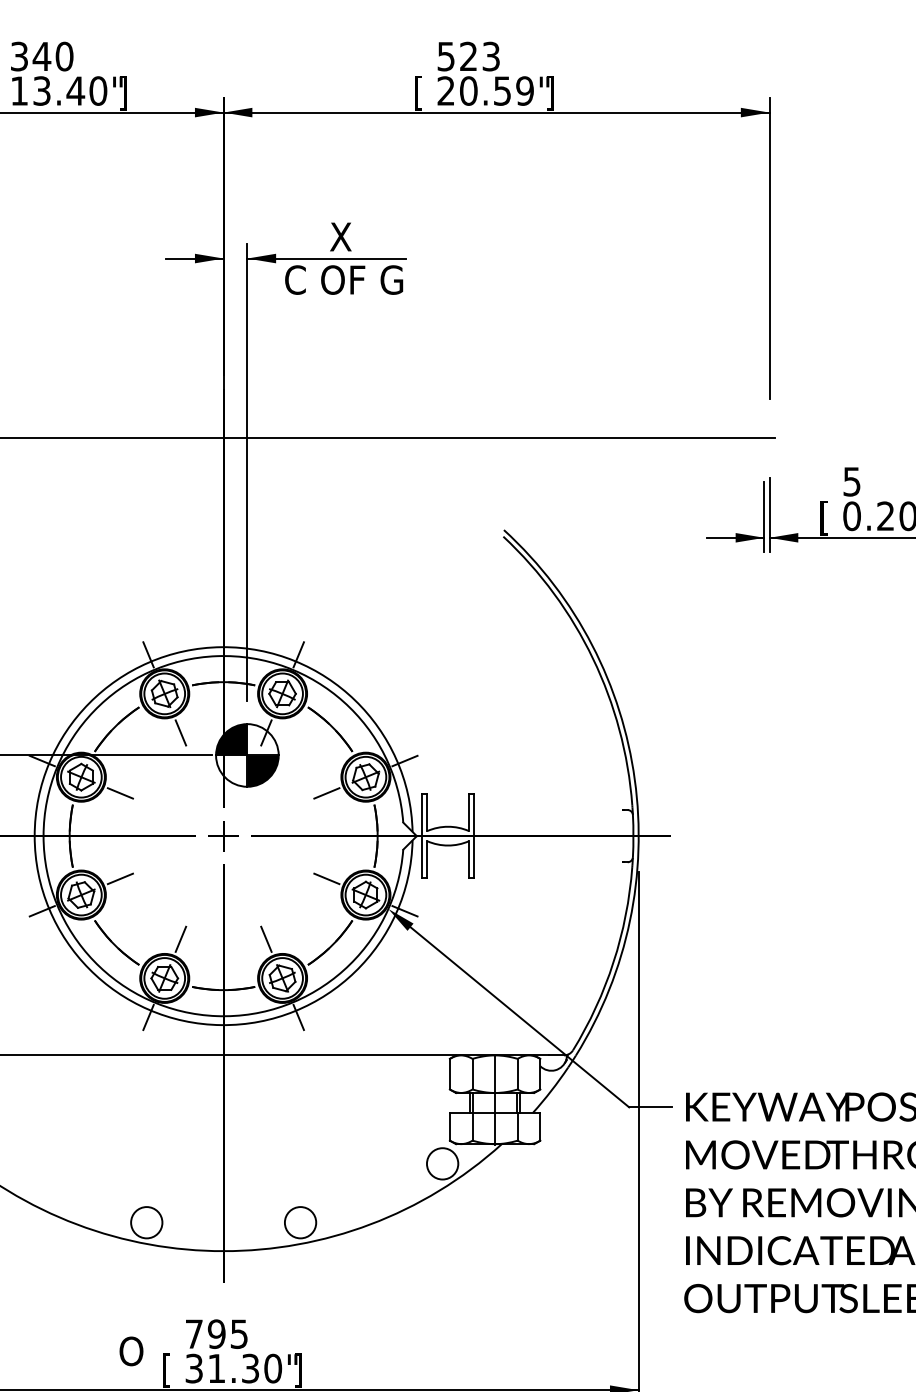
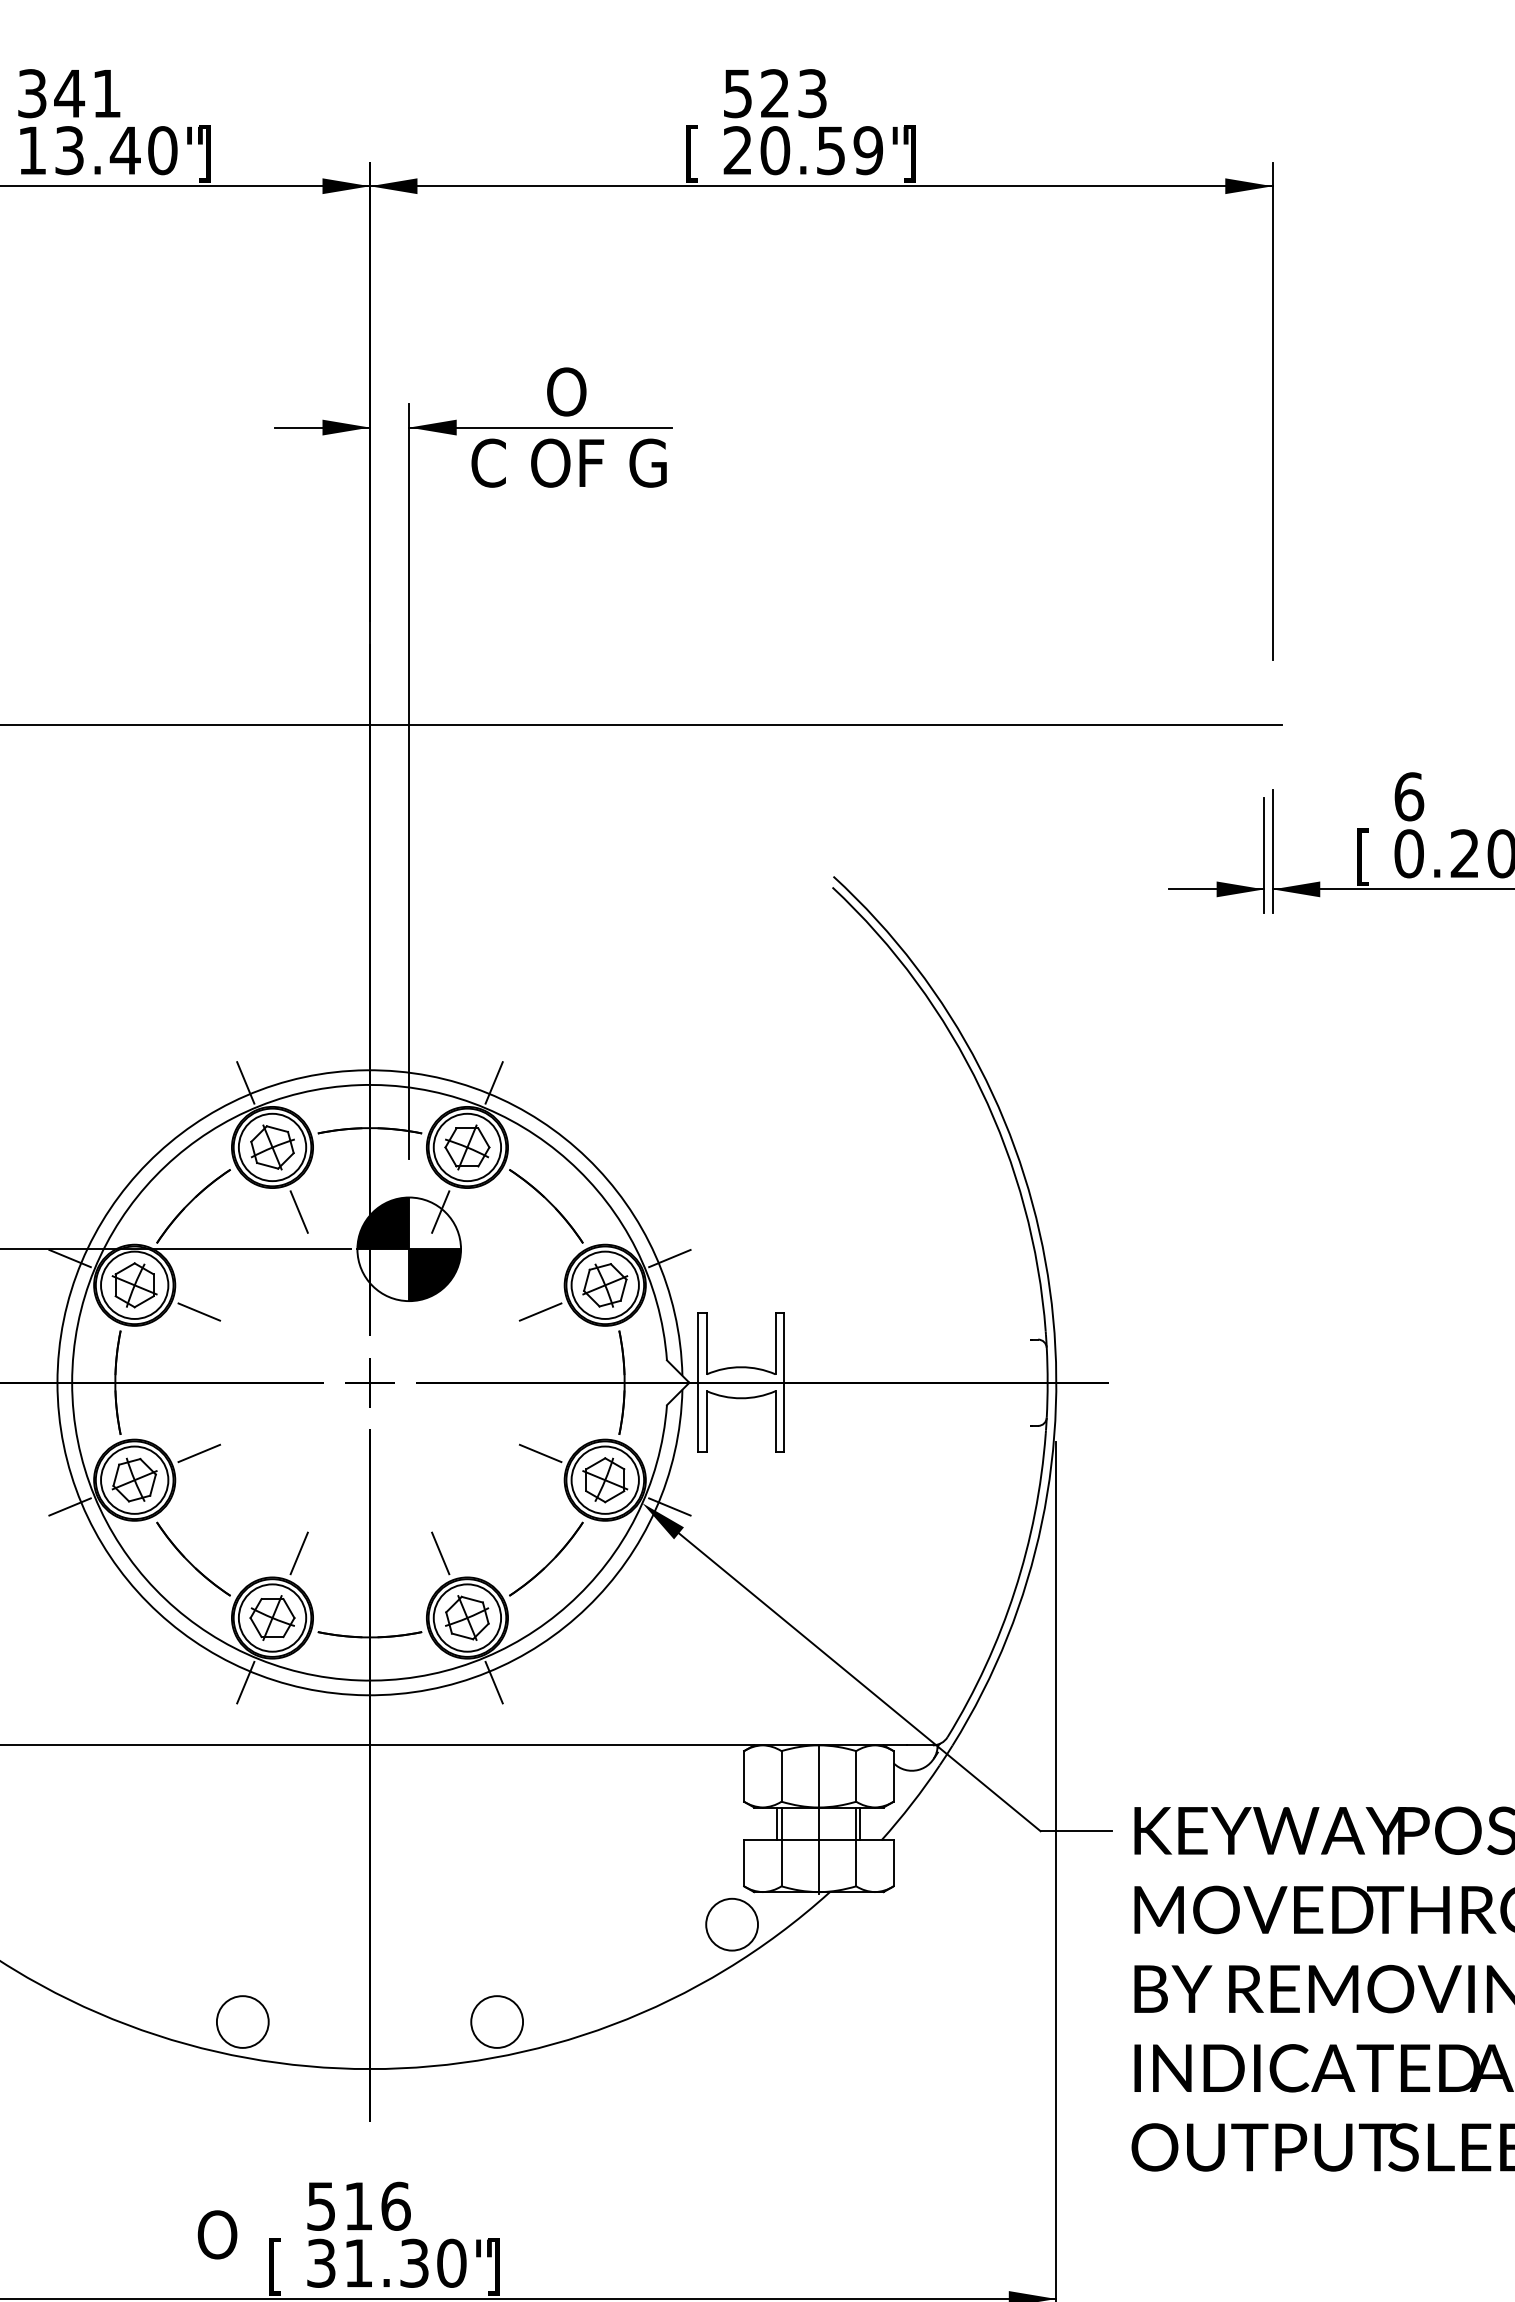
text: (64, 56) -> (106, 93), 340 -> 341
text: (342, 236) -> (566, 391), X -> O
text: (852, 481) -> (1409, 796), 5 -> 6
text: (216, 1333) -> (358, 2205), 795 -> 516

